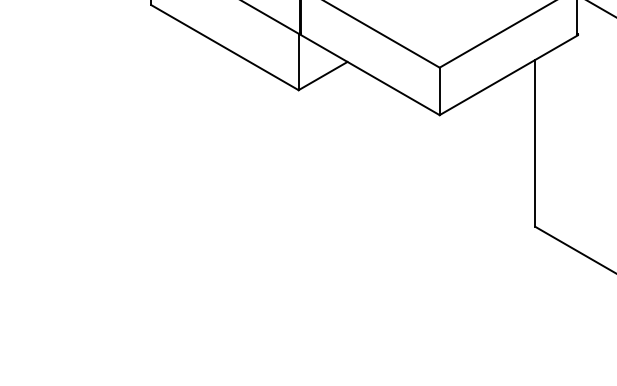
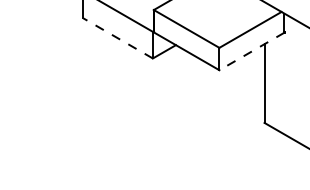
line: (223, 47) -> (117, 38), solid -> dashed
line: (509, 75) -> (252, 51), solid -> dashed

